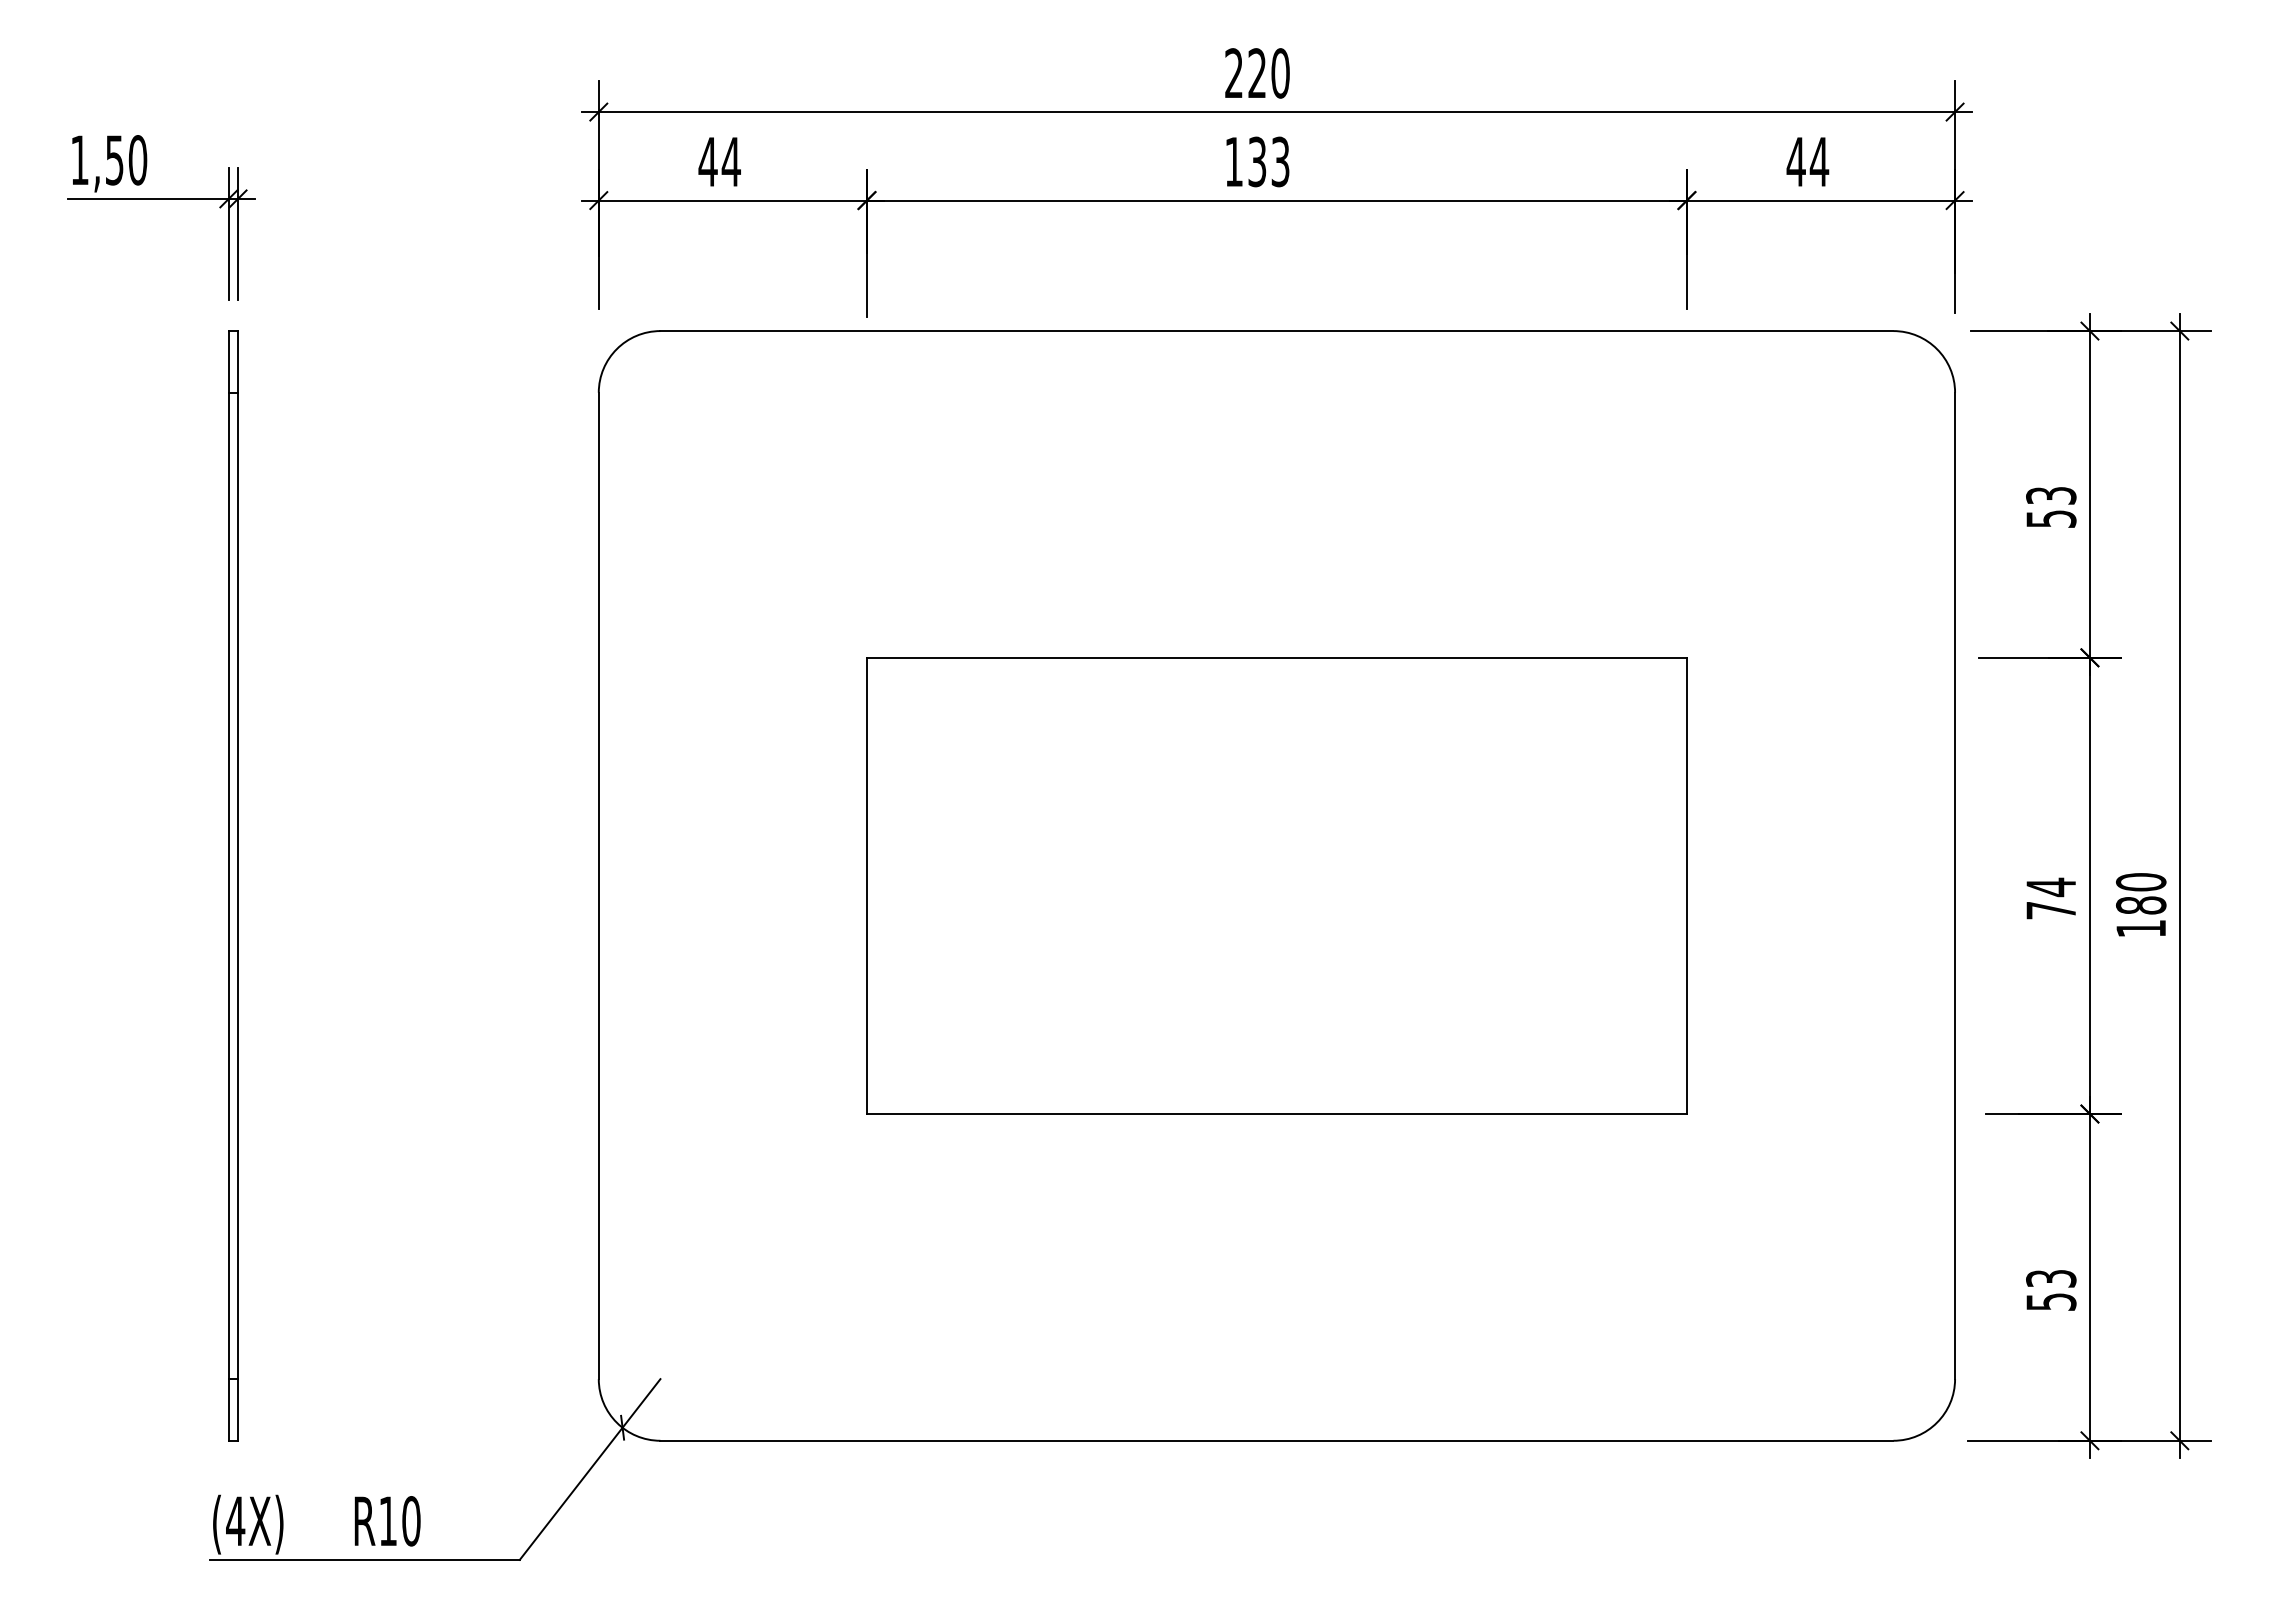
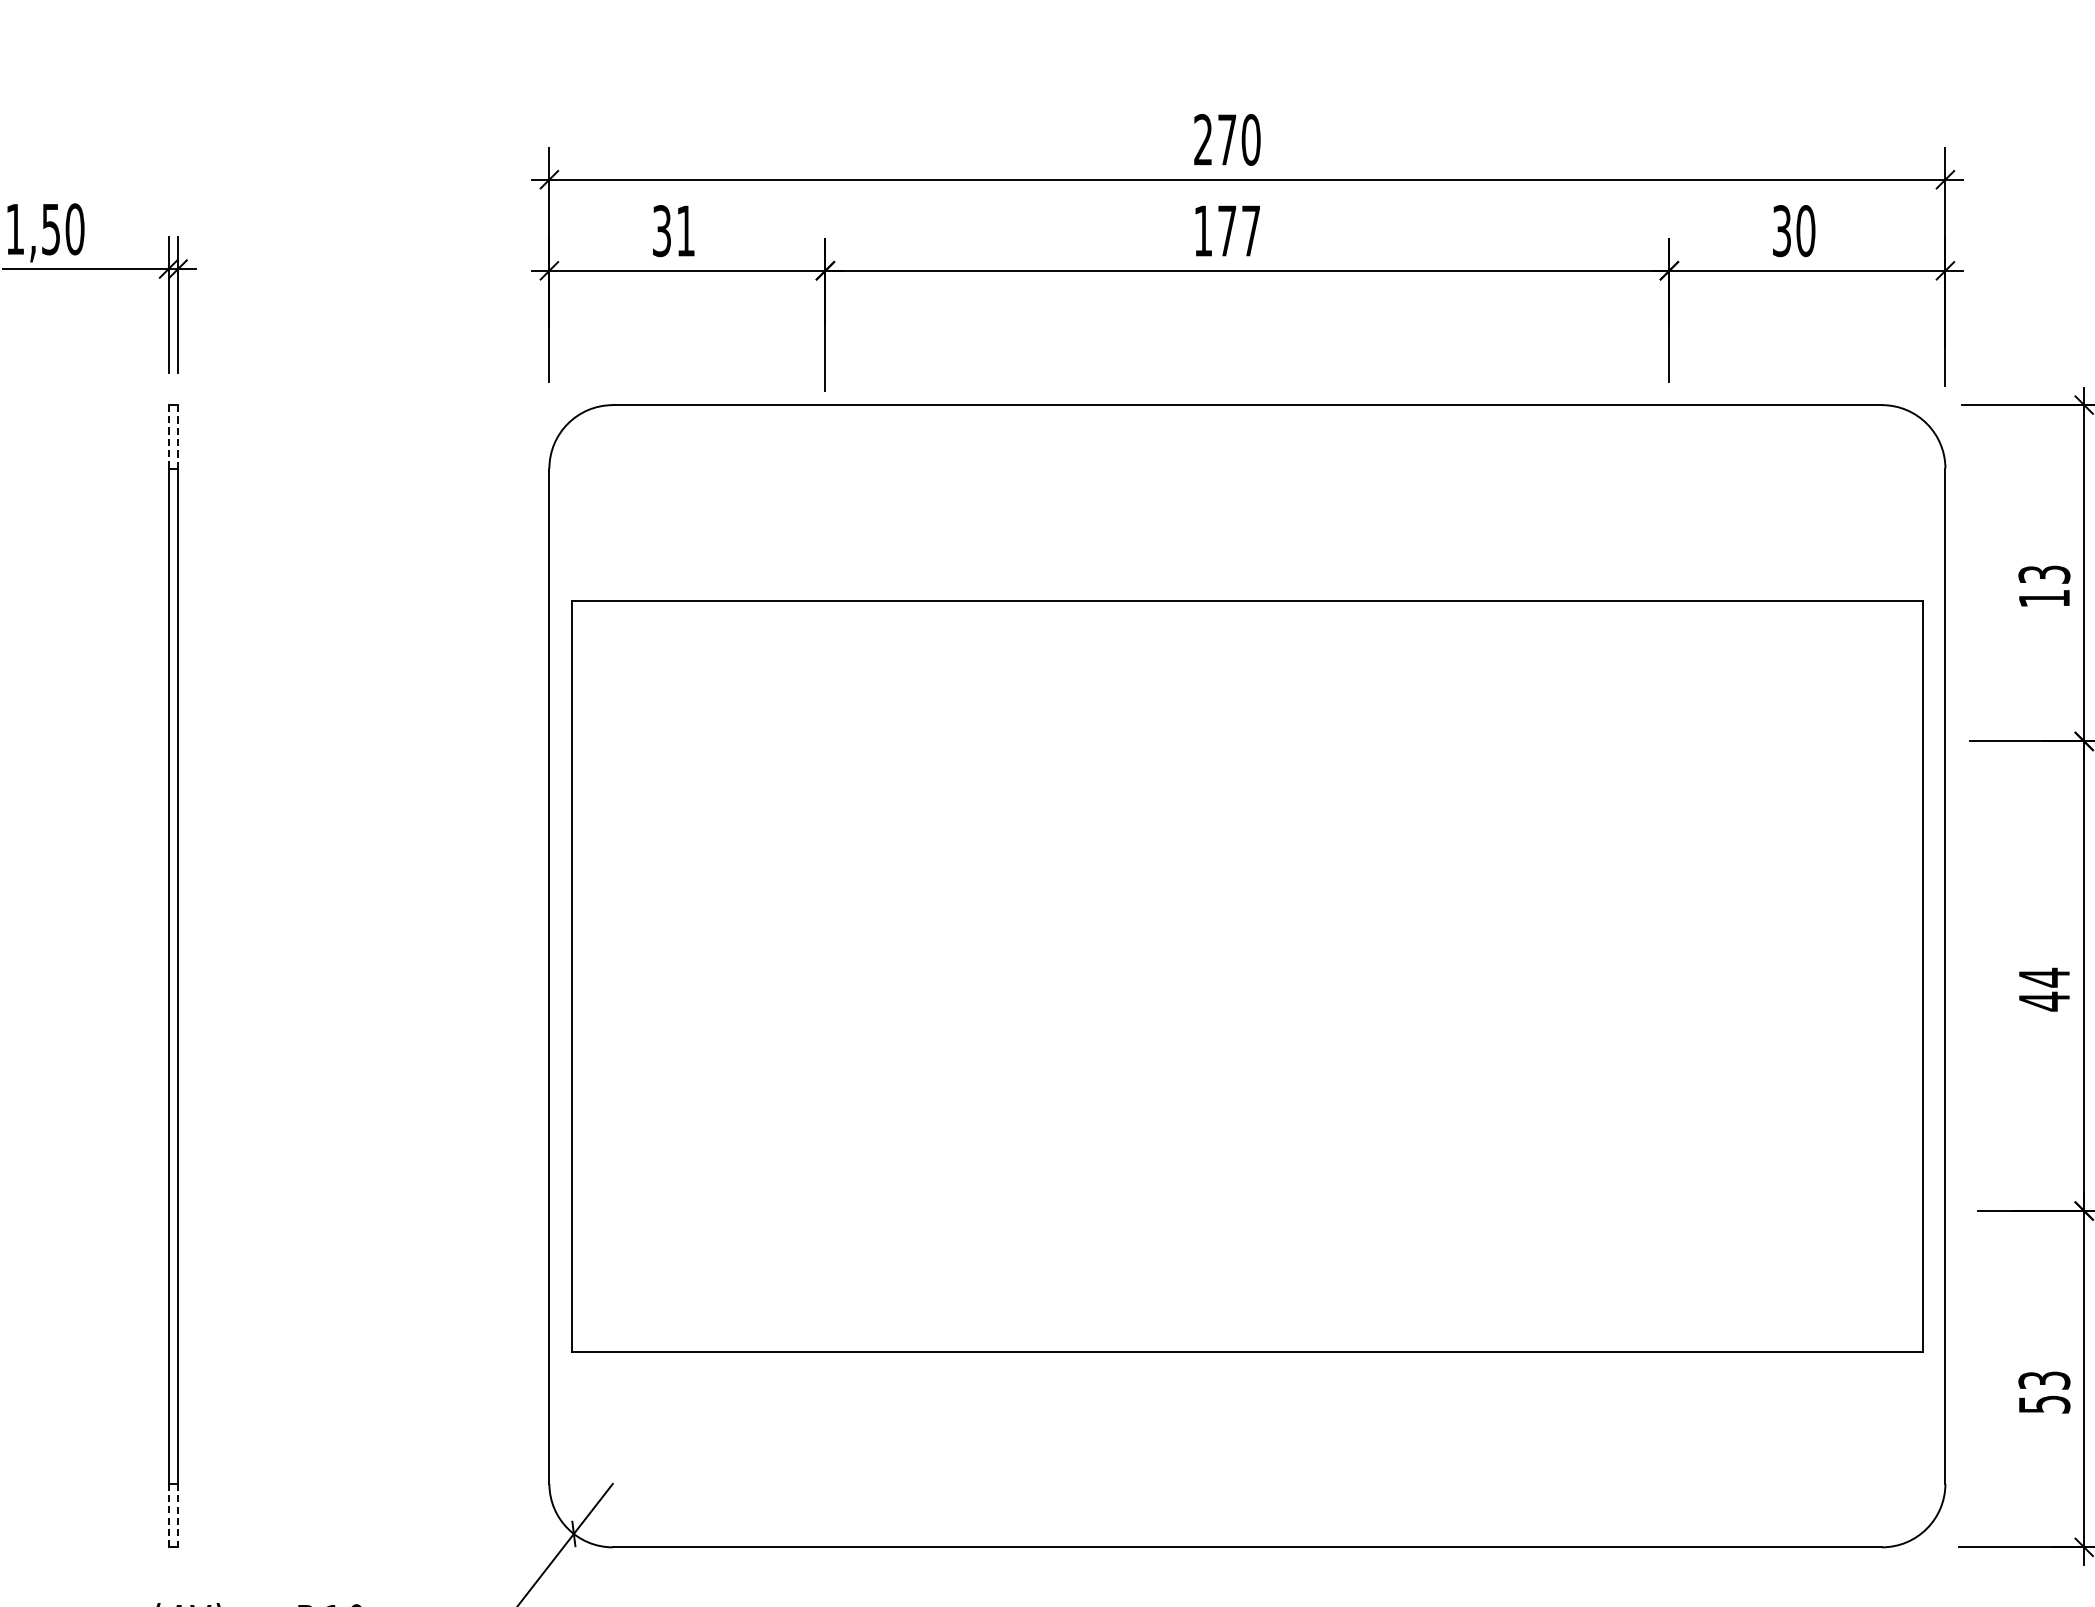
text: (1256, 72) -> (1226, 138), 220 -> 270
text: (719, 161) -> (673, 230), 44 -> 31
text: (1268, 161) -> (1238, 230), 133 -> 177
text: (1807, 161) -> (1793, 230), 44 -> 30
line: (228, 361) -> (168, 436), solid -> dashed
line: (238, 361) -> (178, 436), solid -> dashed
text: (2051, 518) -> (2044, 598), 53 -> 13
part: (1276, 885) -> (1246, 975), size x1.6
text: (2050, 910) -> (2043, 1001), 74 -> 44
line: (228, 1409) -> (168, 1515), solid -> dashed
line: (238, 1409) -> (178, 1515), solid -> dashed

